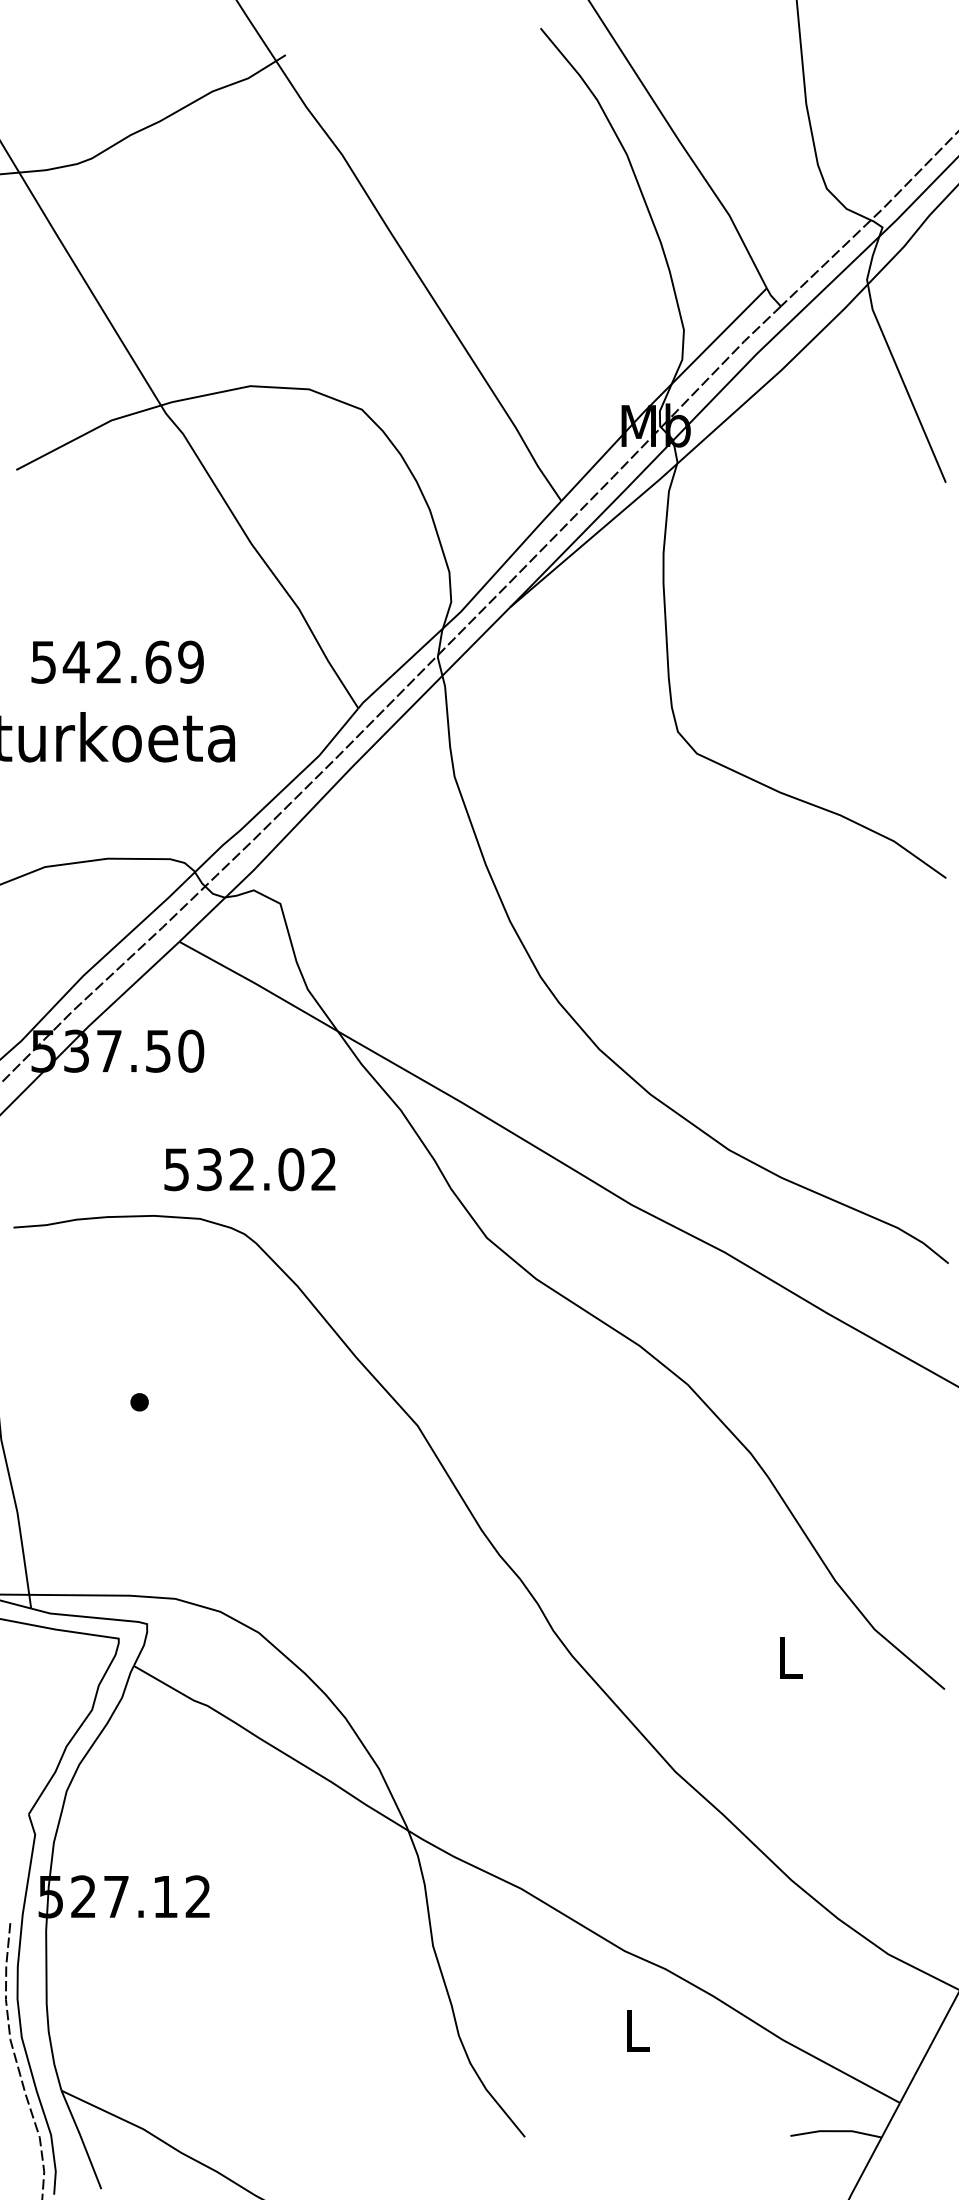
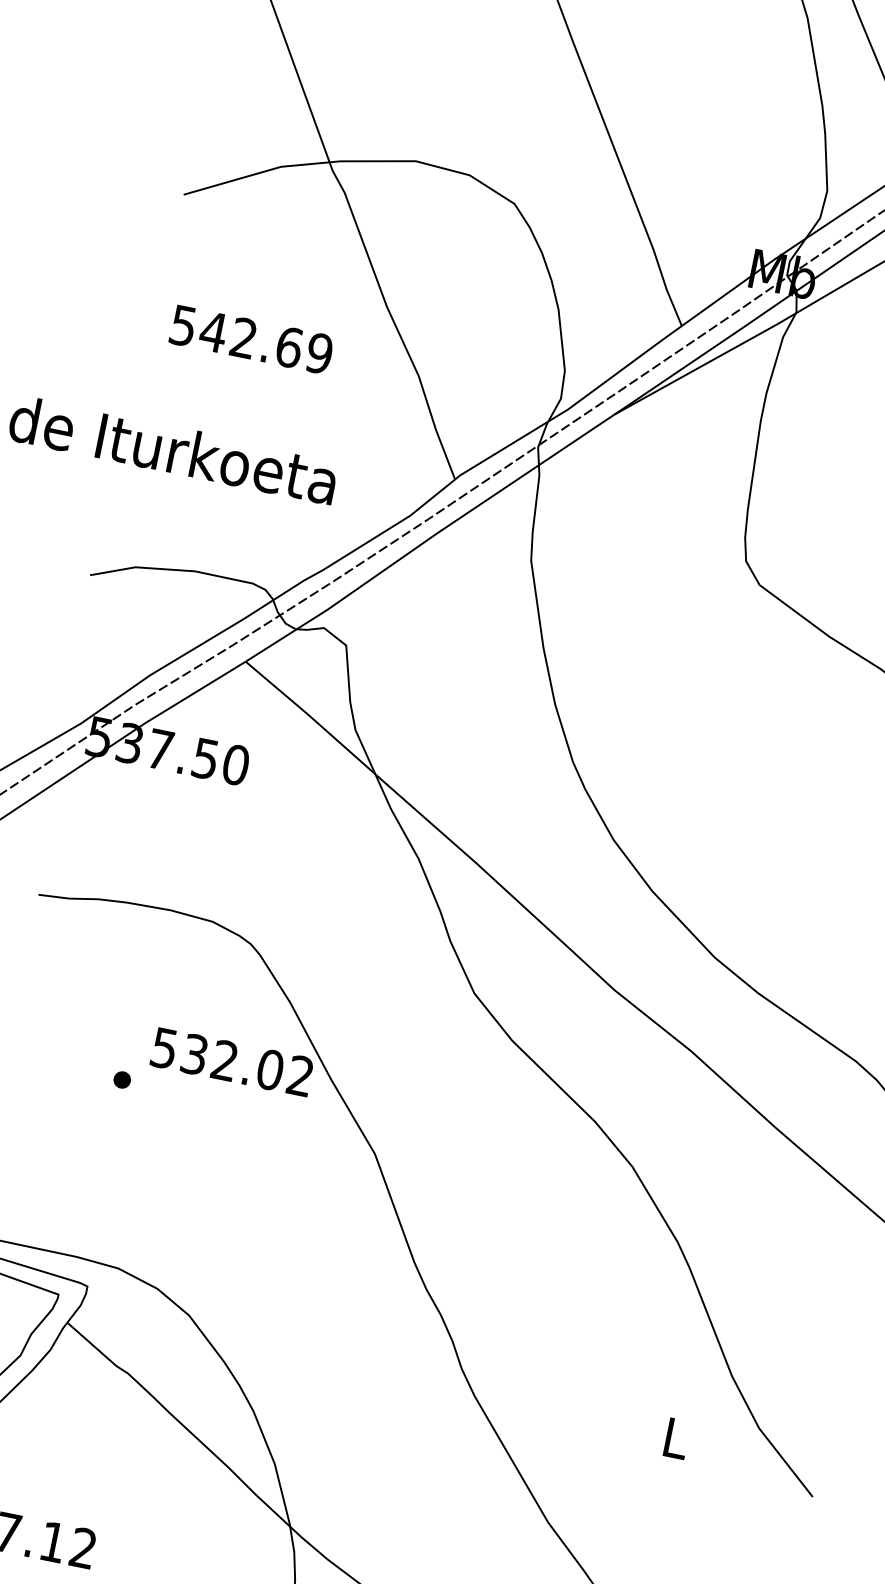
text: (117, 661) -> (251, 339), moved
text: (249, 1169) -> (231, 1062), moved

